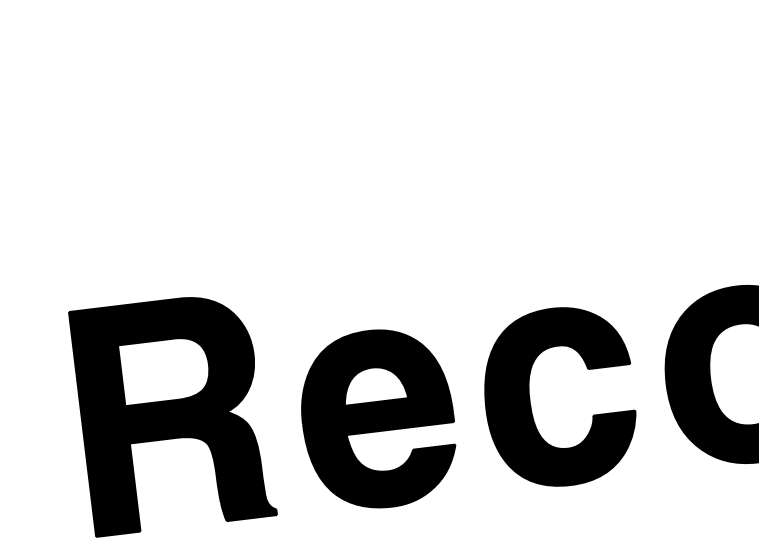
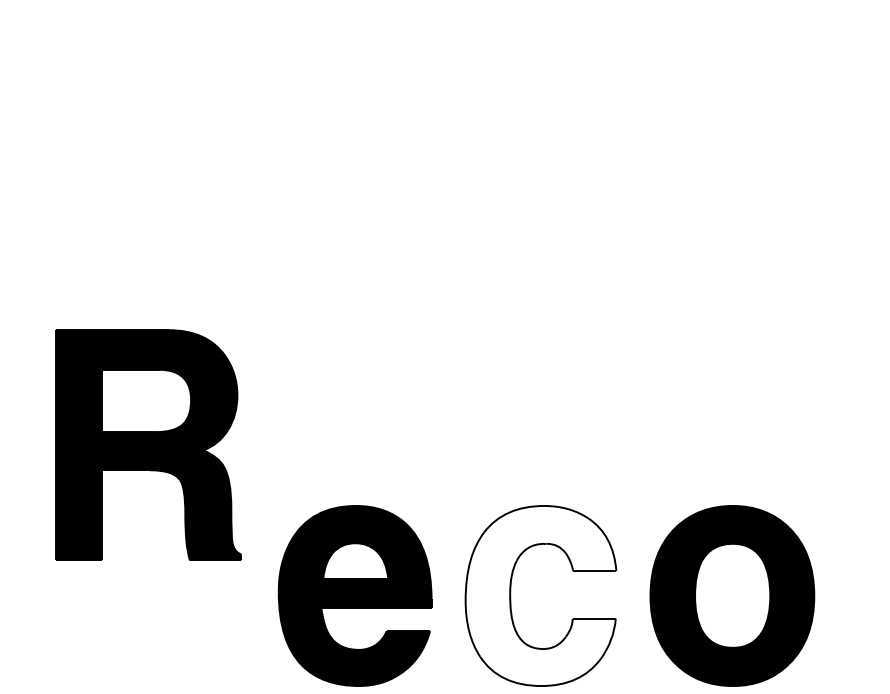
fill: (559, 396) -> (540, 595), removed
part: (172, 412) -> (148, 444), moved

